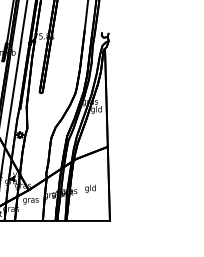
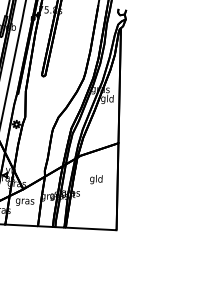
text: (90, 188) -> (96, 179), moved

